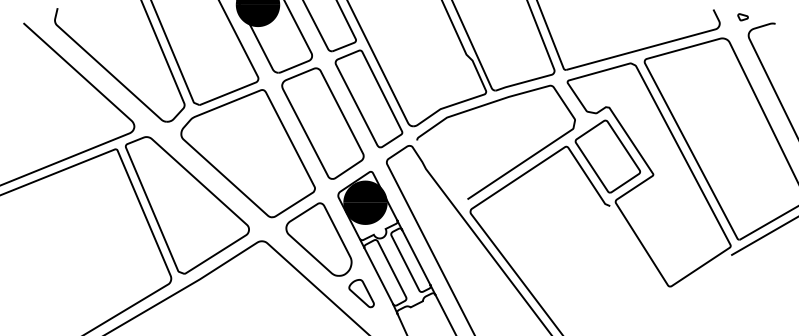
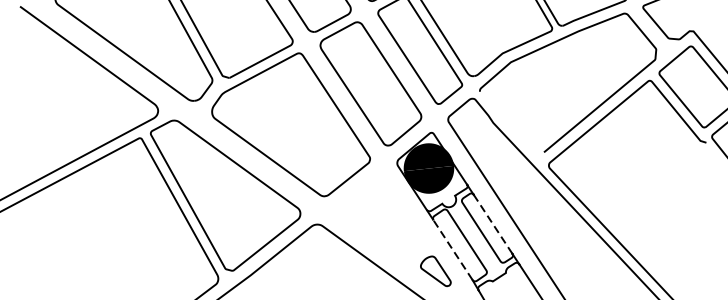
part: (318, 239) -> (380, 215), removed
line: (416, 258) -> (493, 225), solid -> dashed
line: (378, 275) -> (452, 249), solid -> dashed

